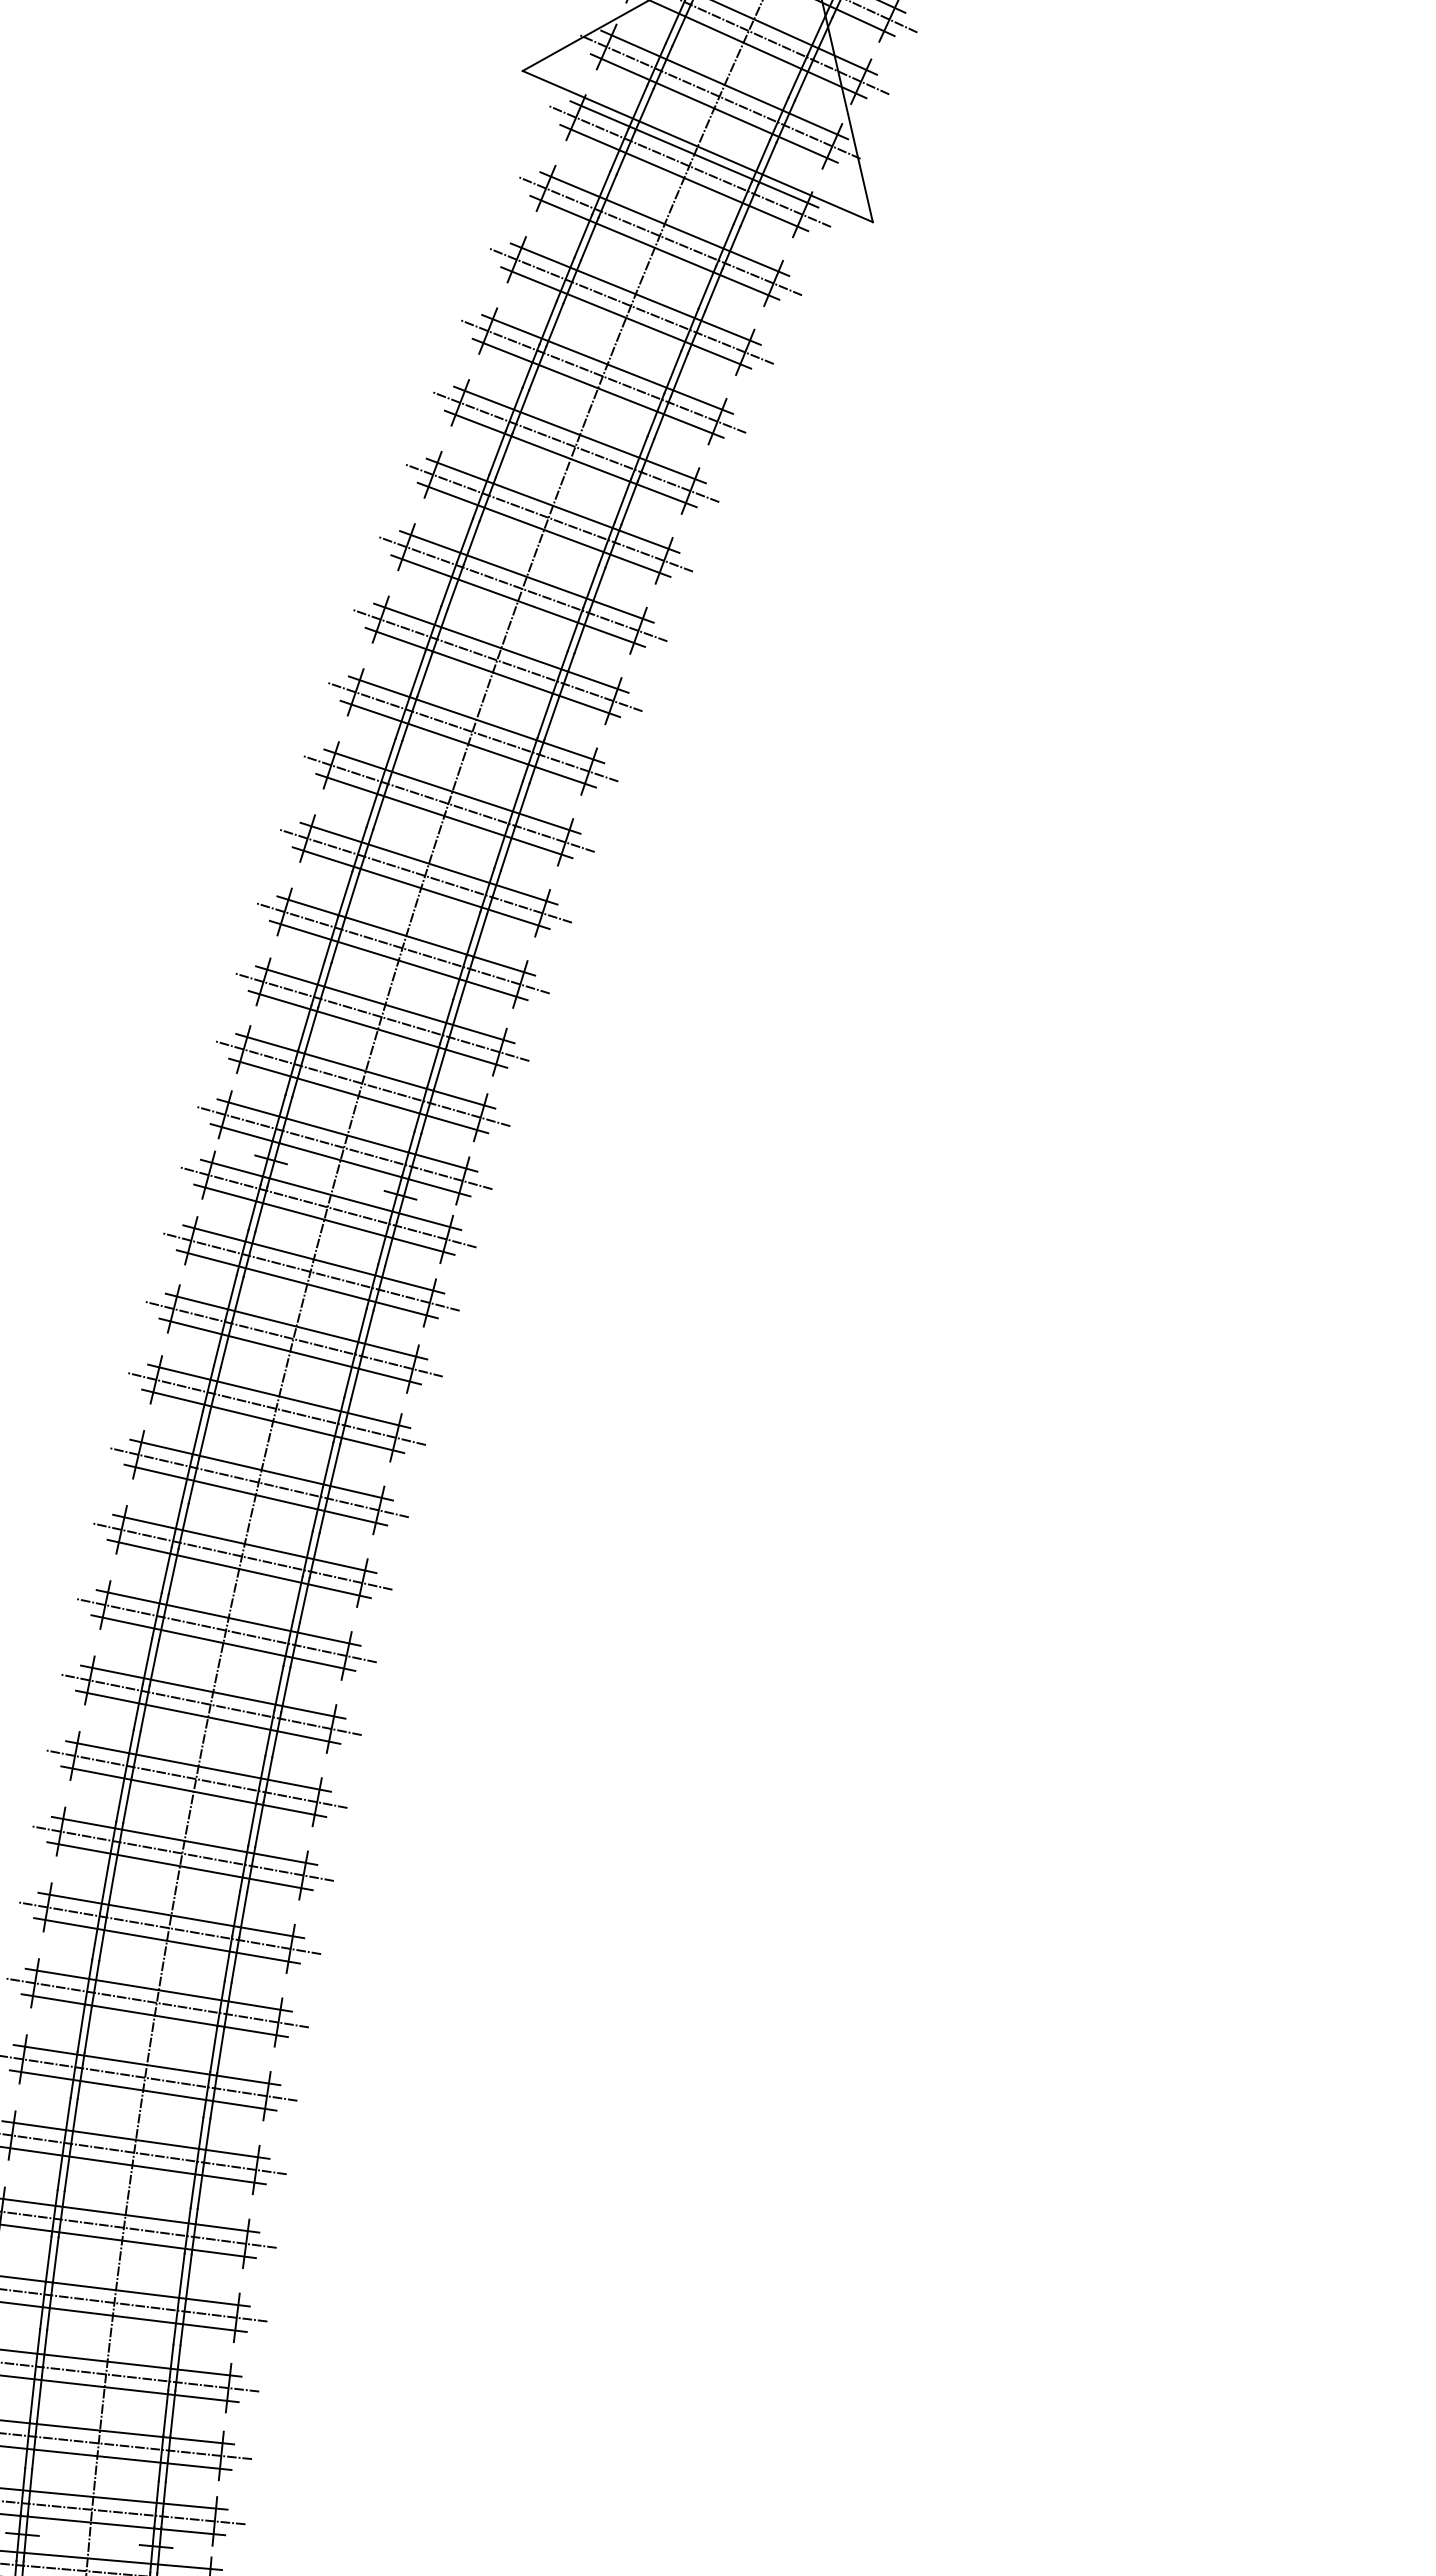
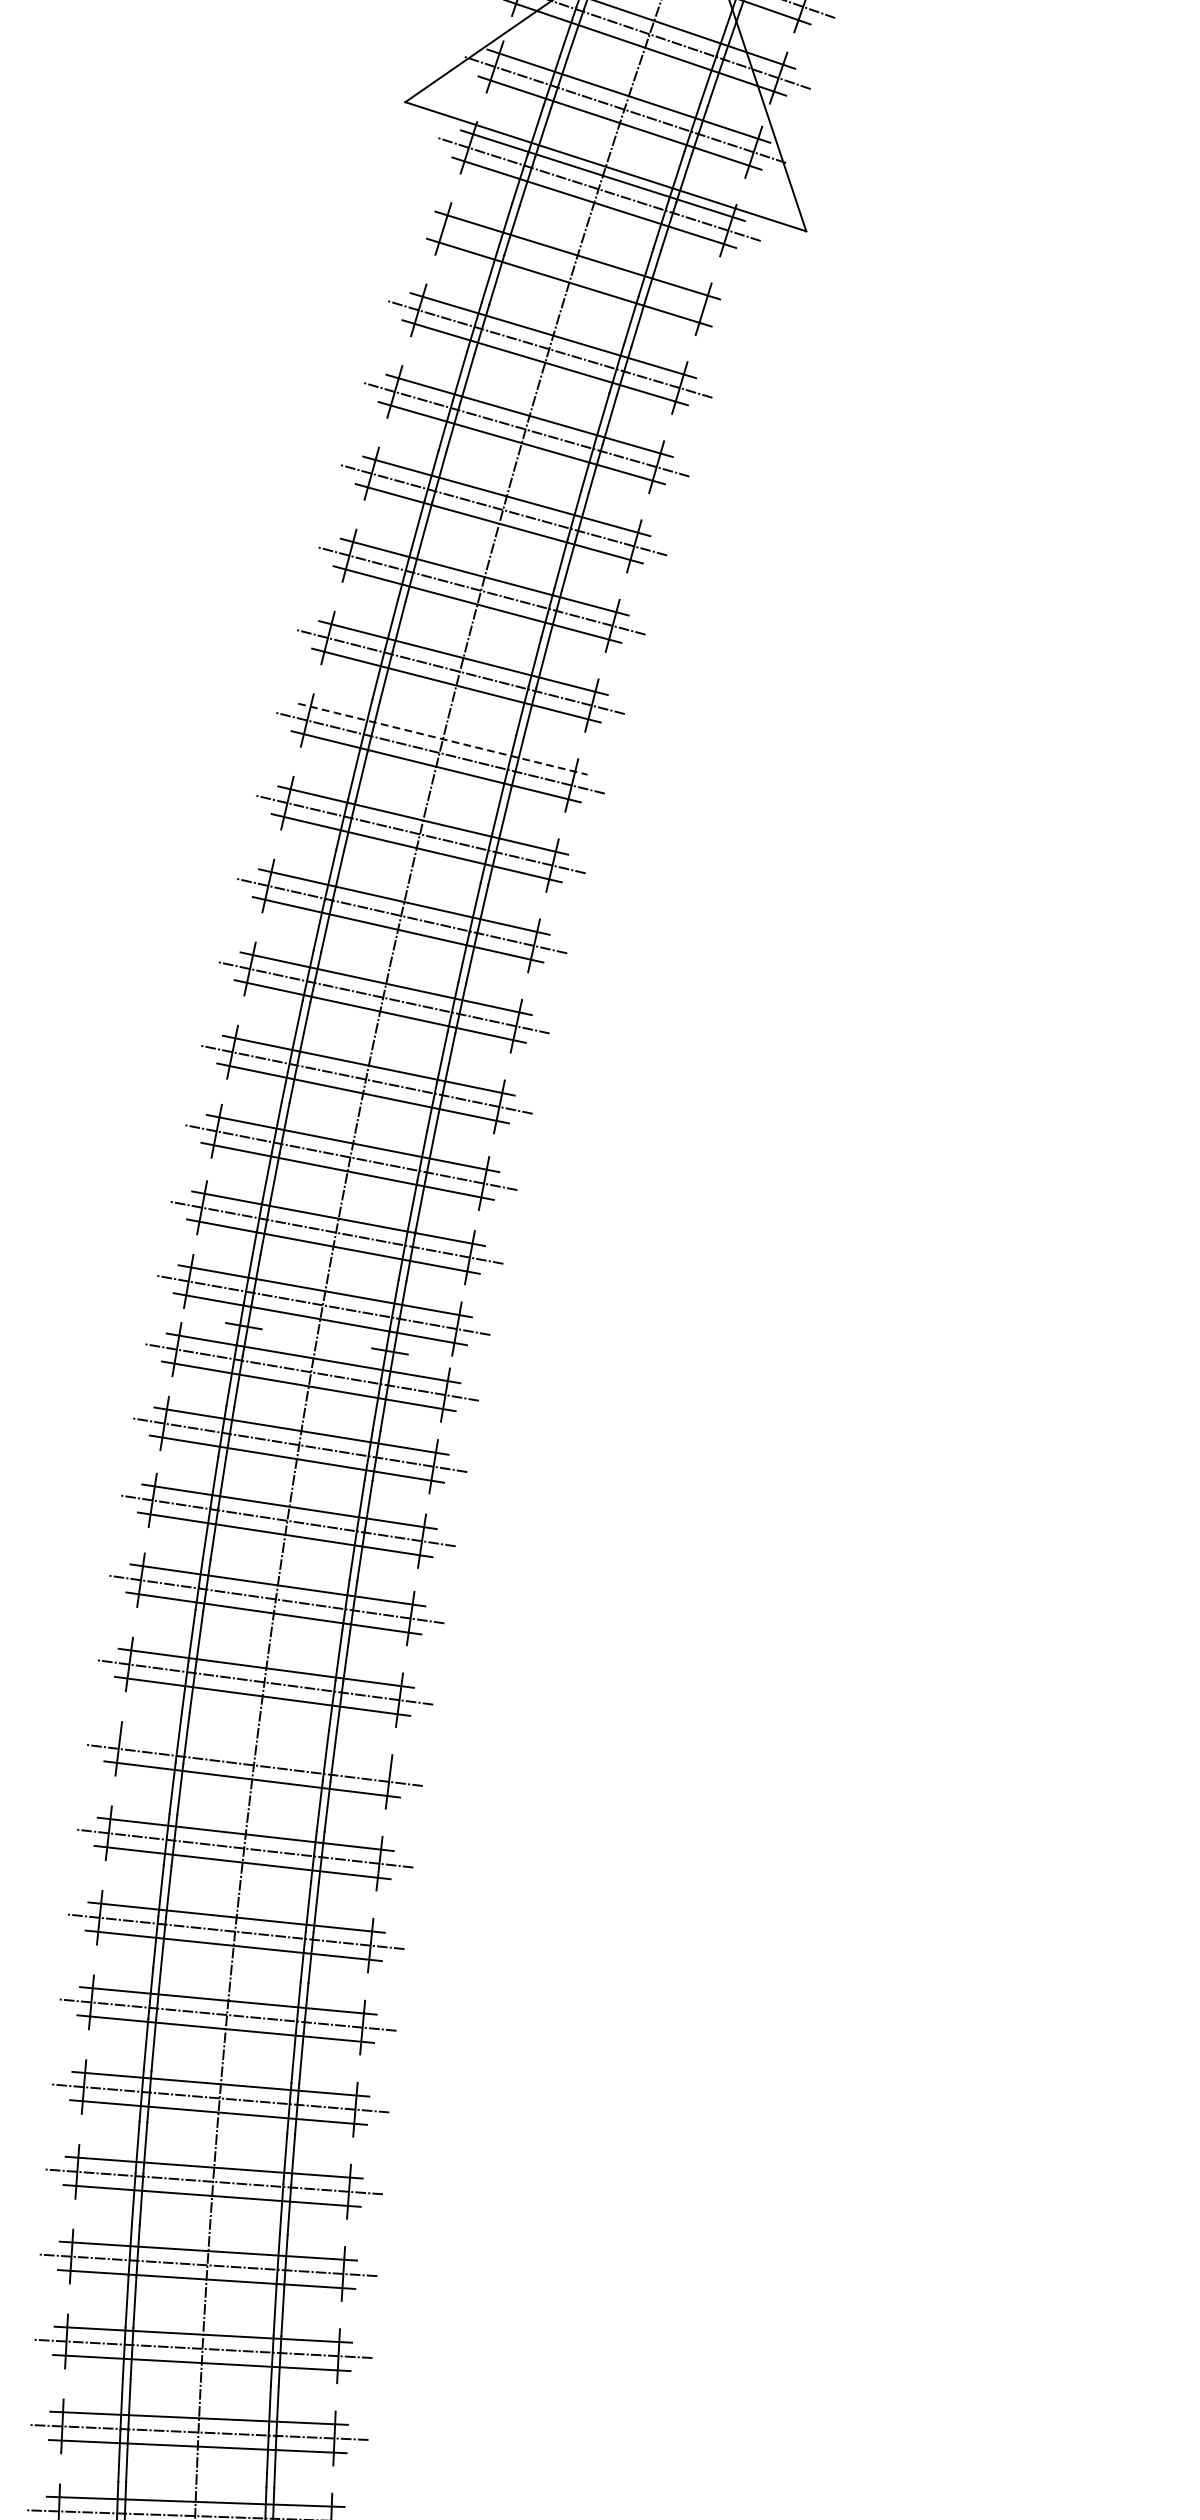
line: (659, 235) -> (573, 268), removed
line: (501, 648) -> (443, 739), solid -> dashed
line: (244, 1543) -> (255, 1750), removed

